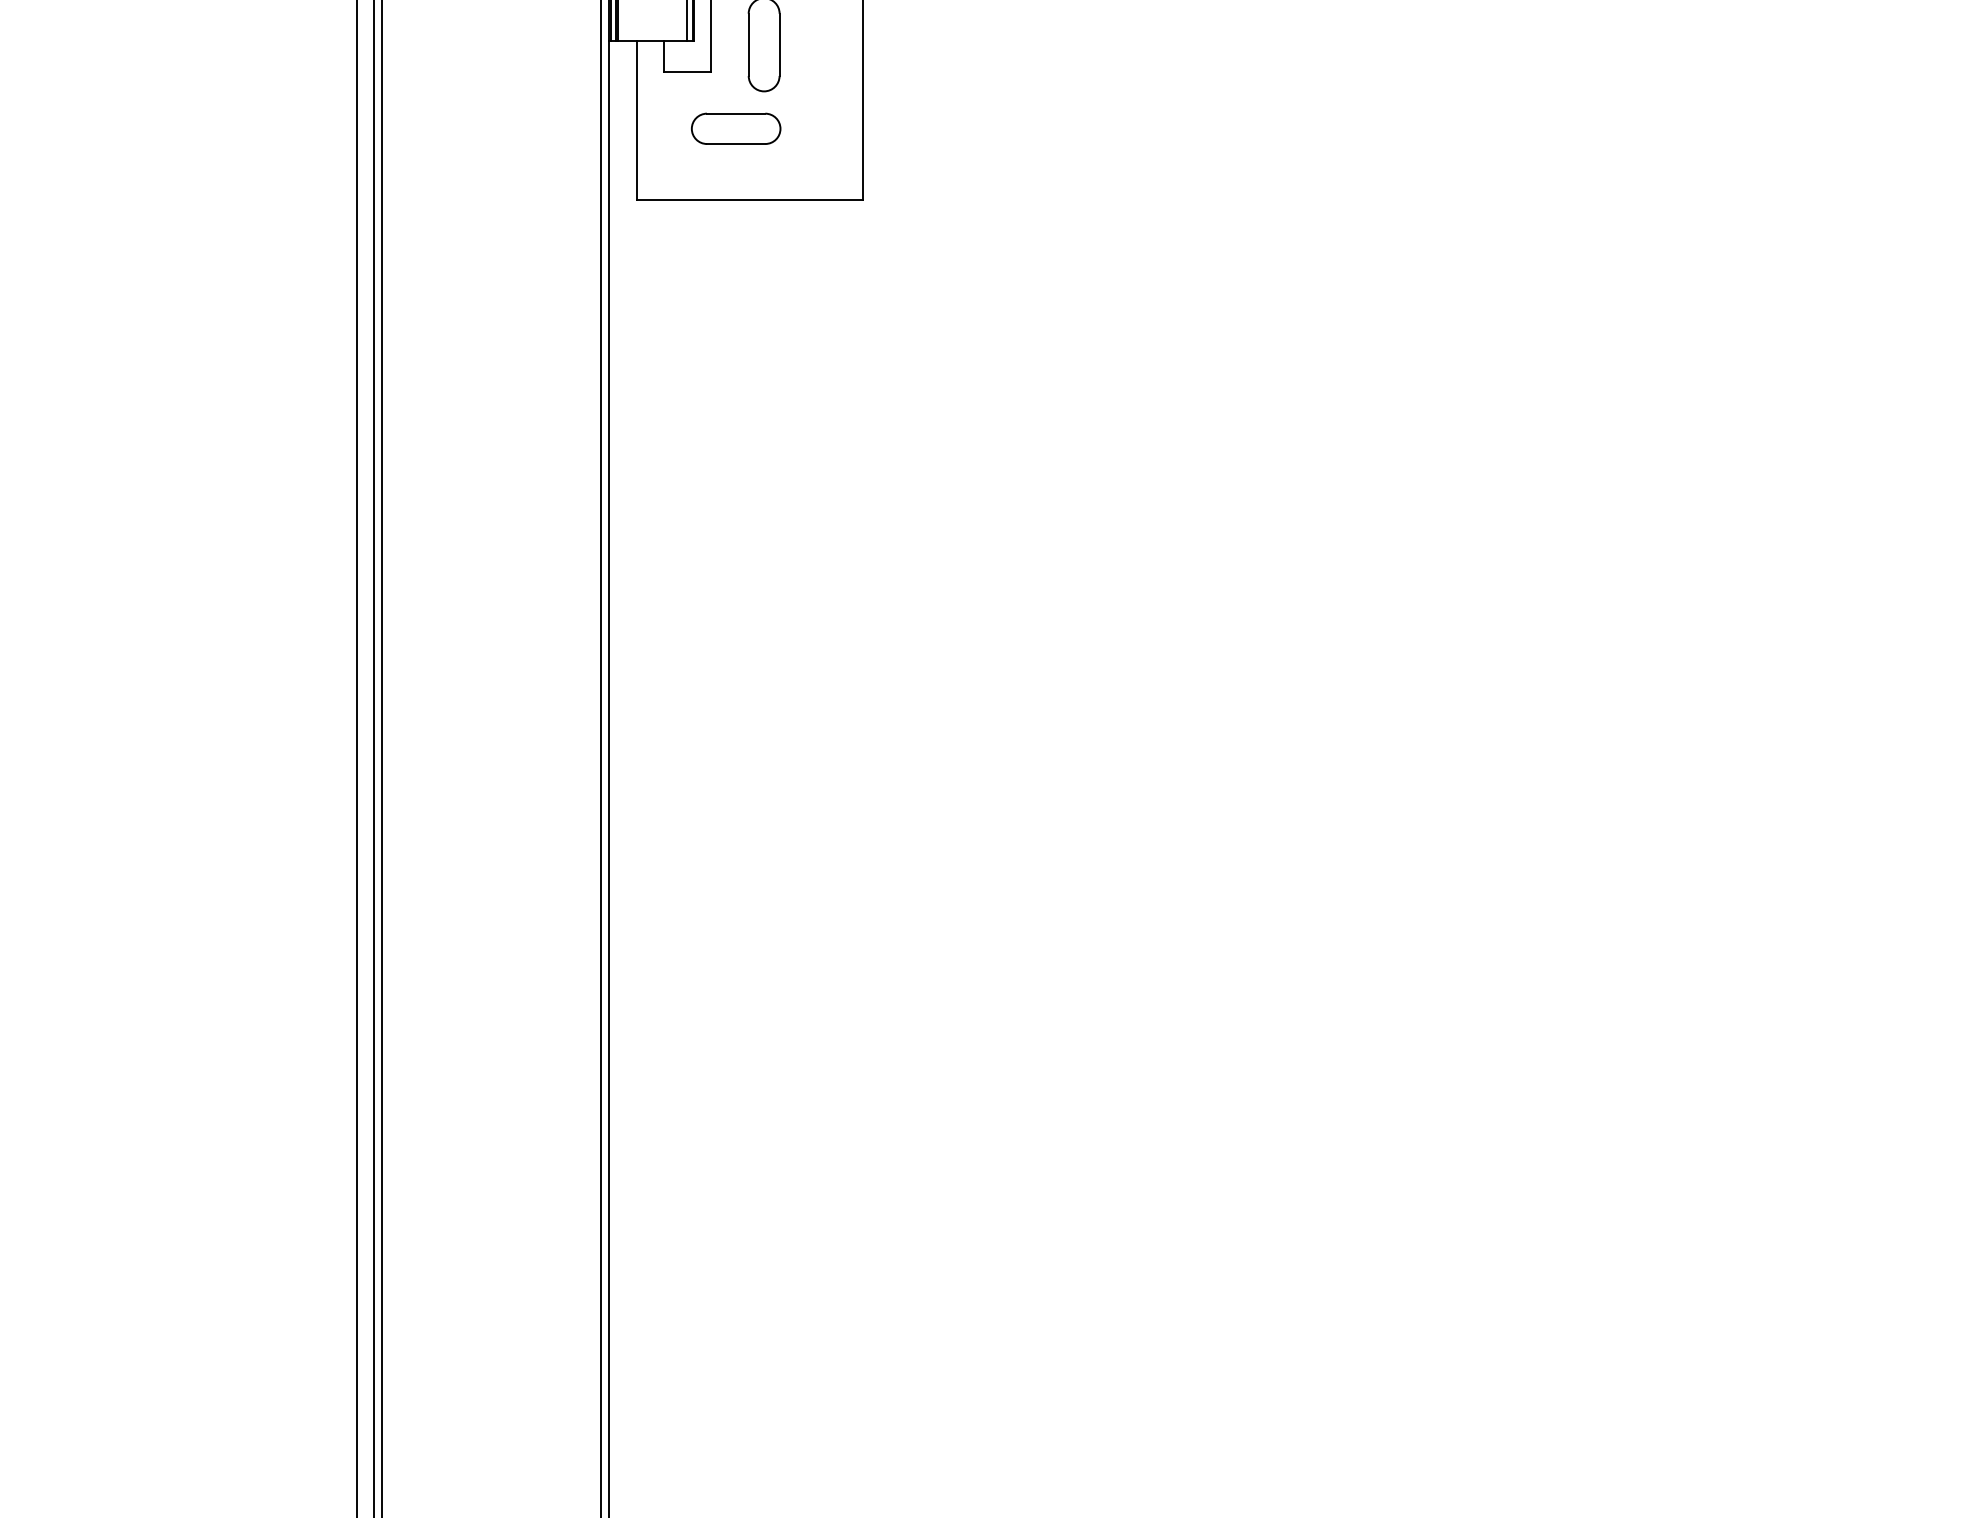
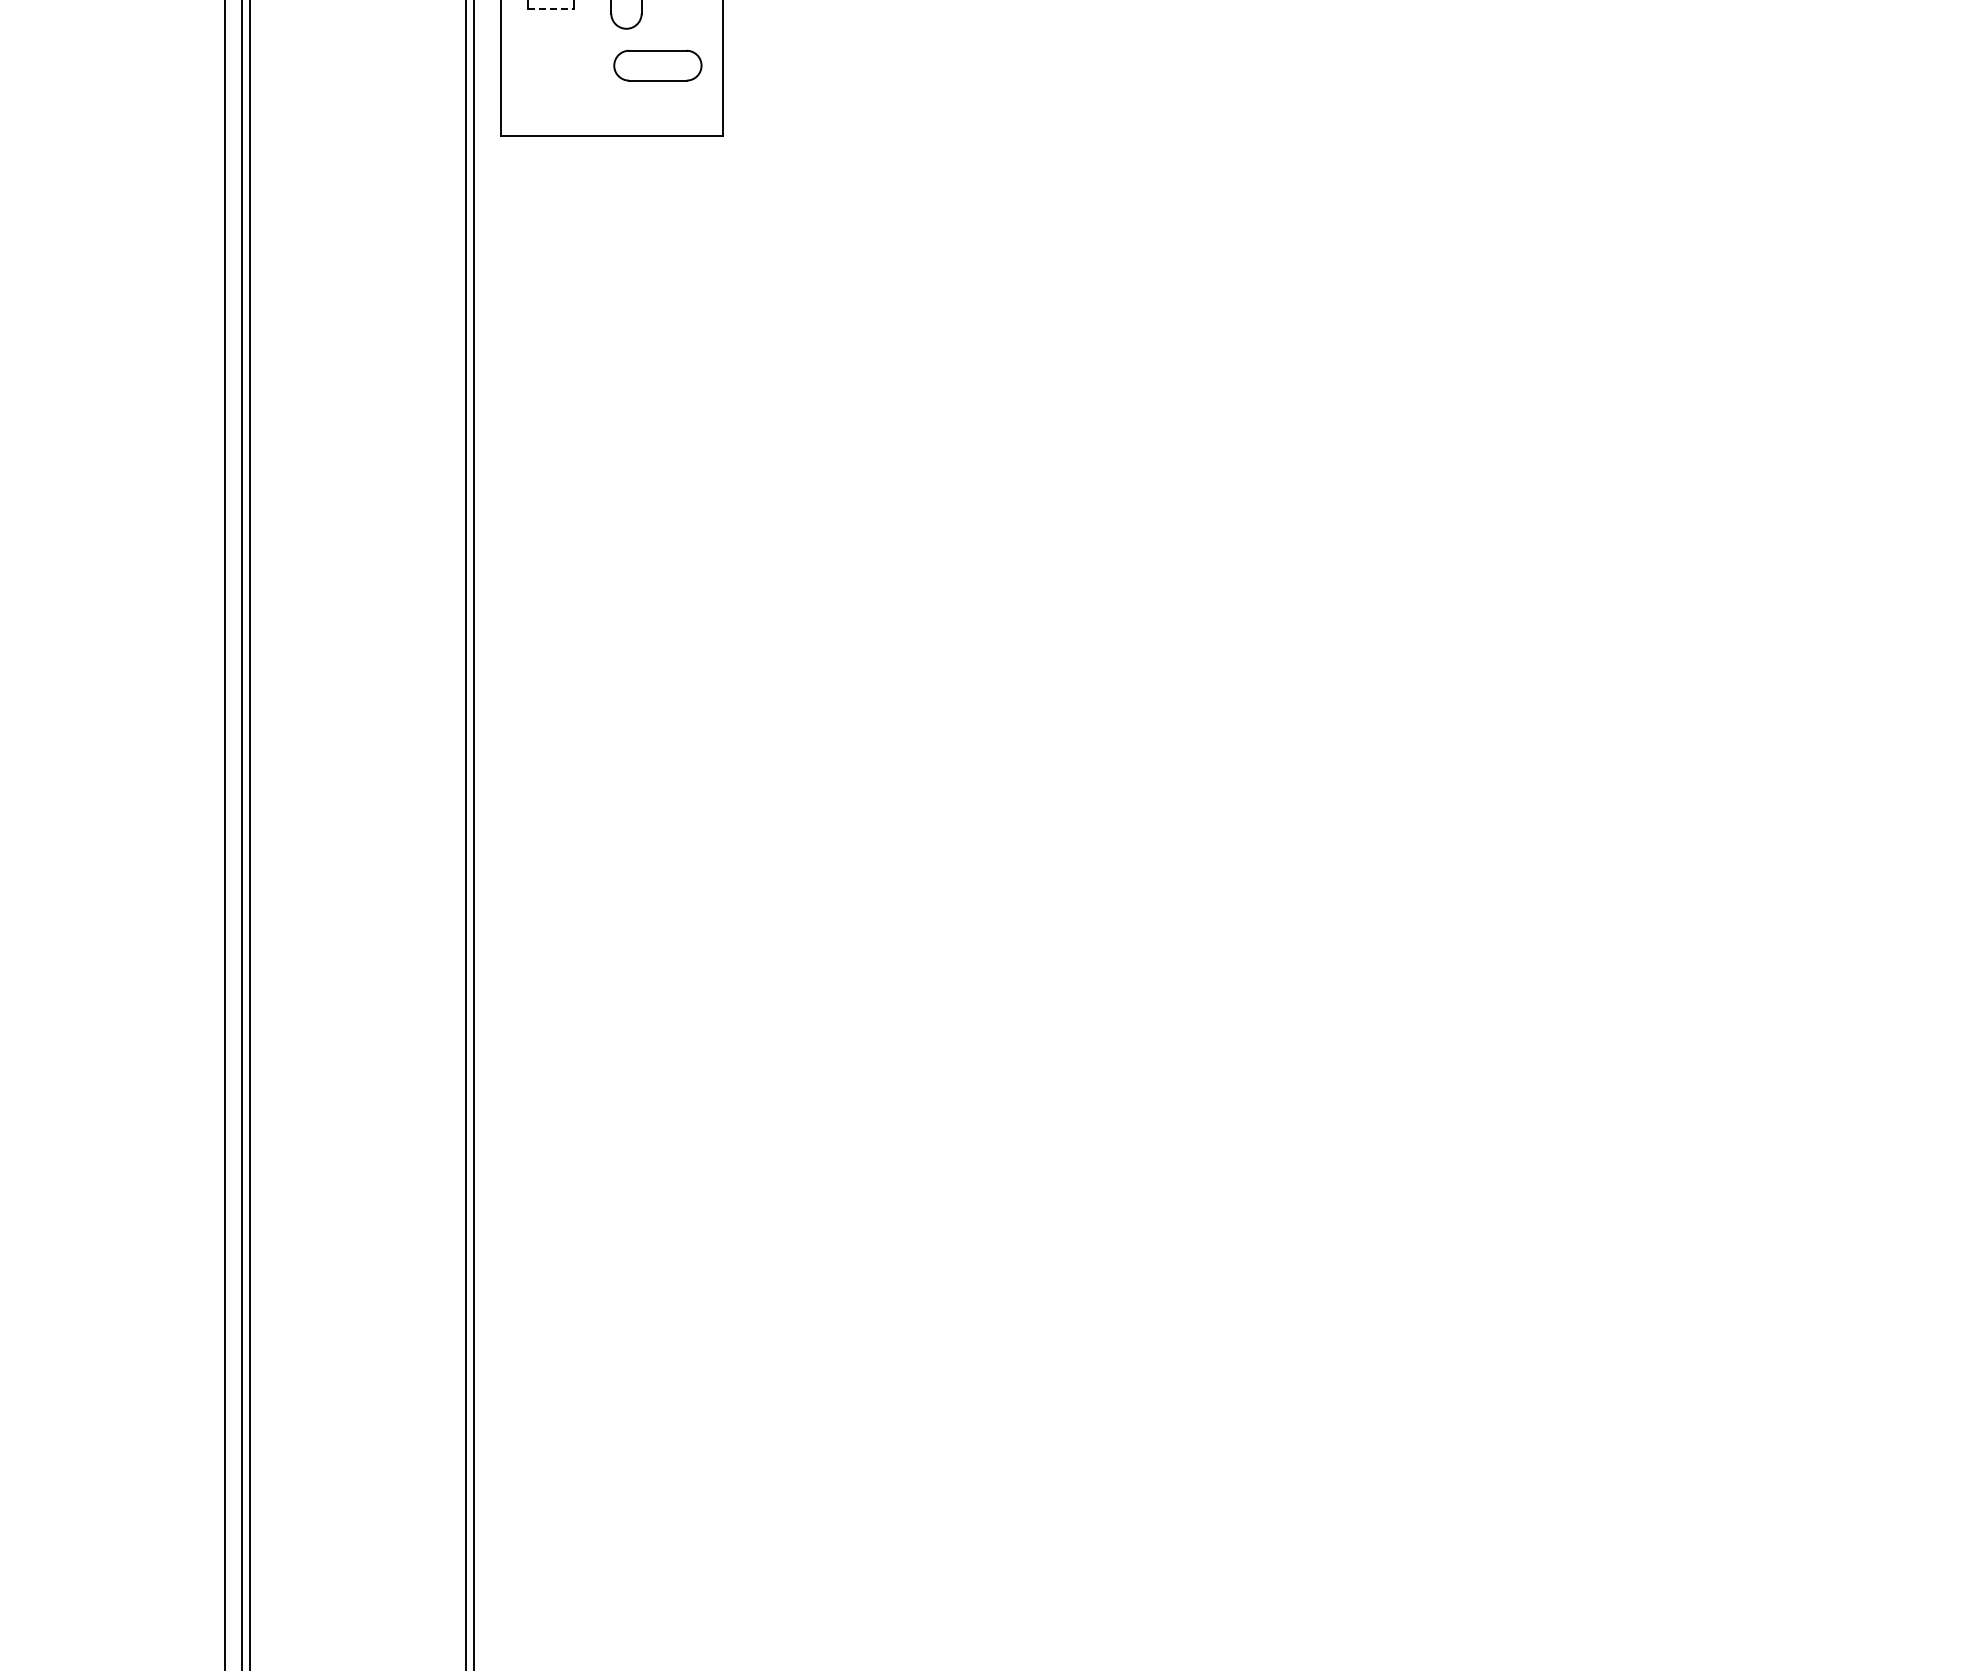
line: (688, 71) -> (551, 9), solid -> dashed
part: (735, 128) -> (657, 65), moved

